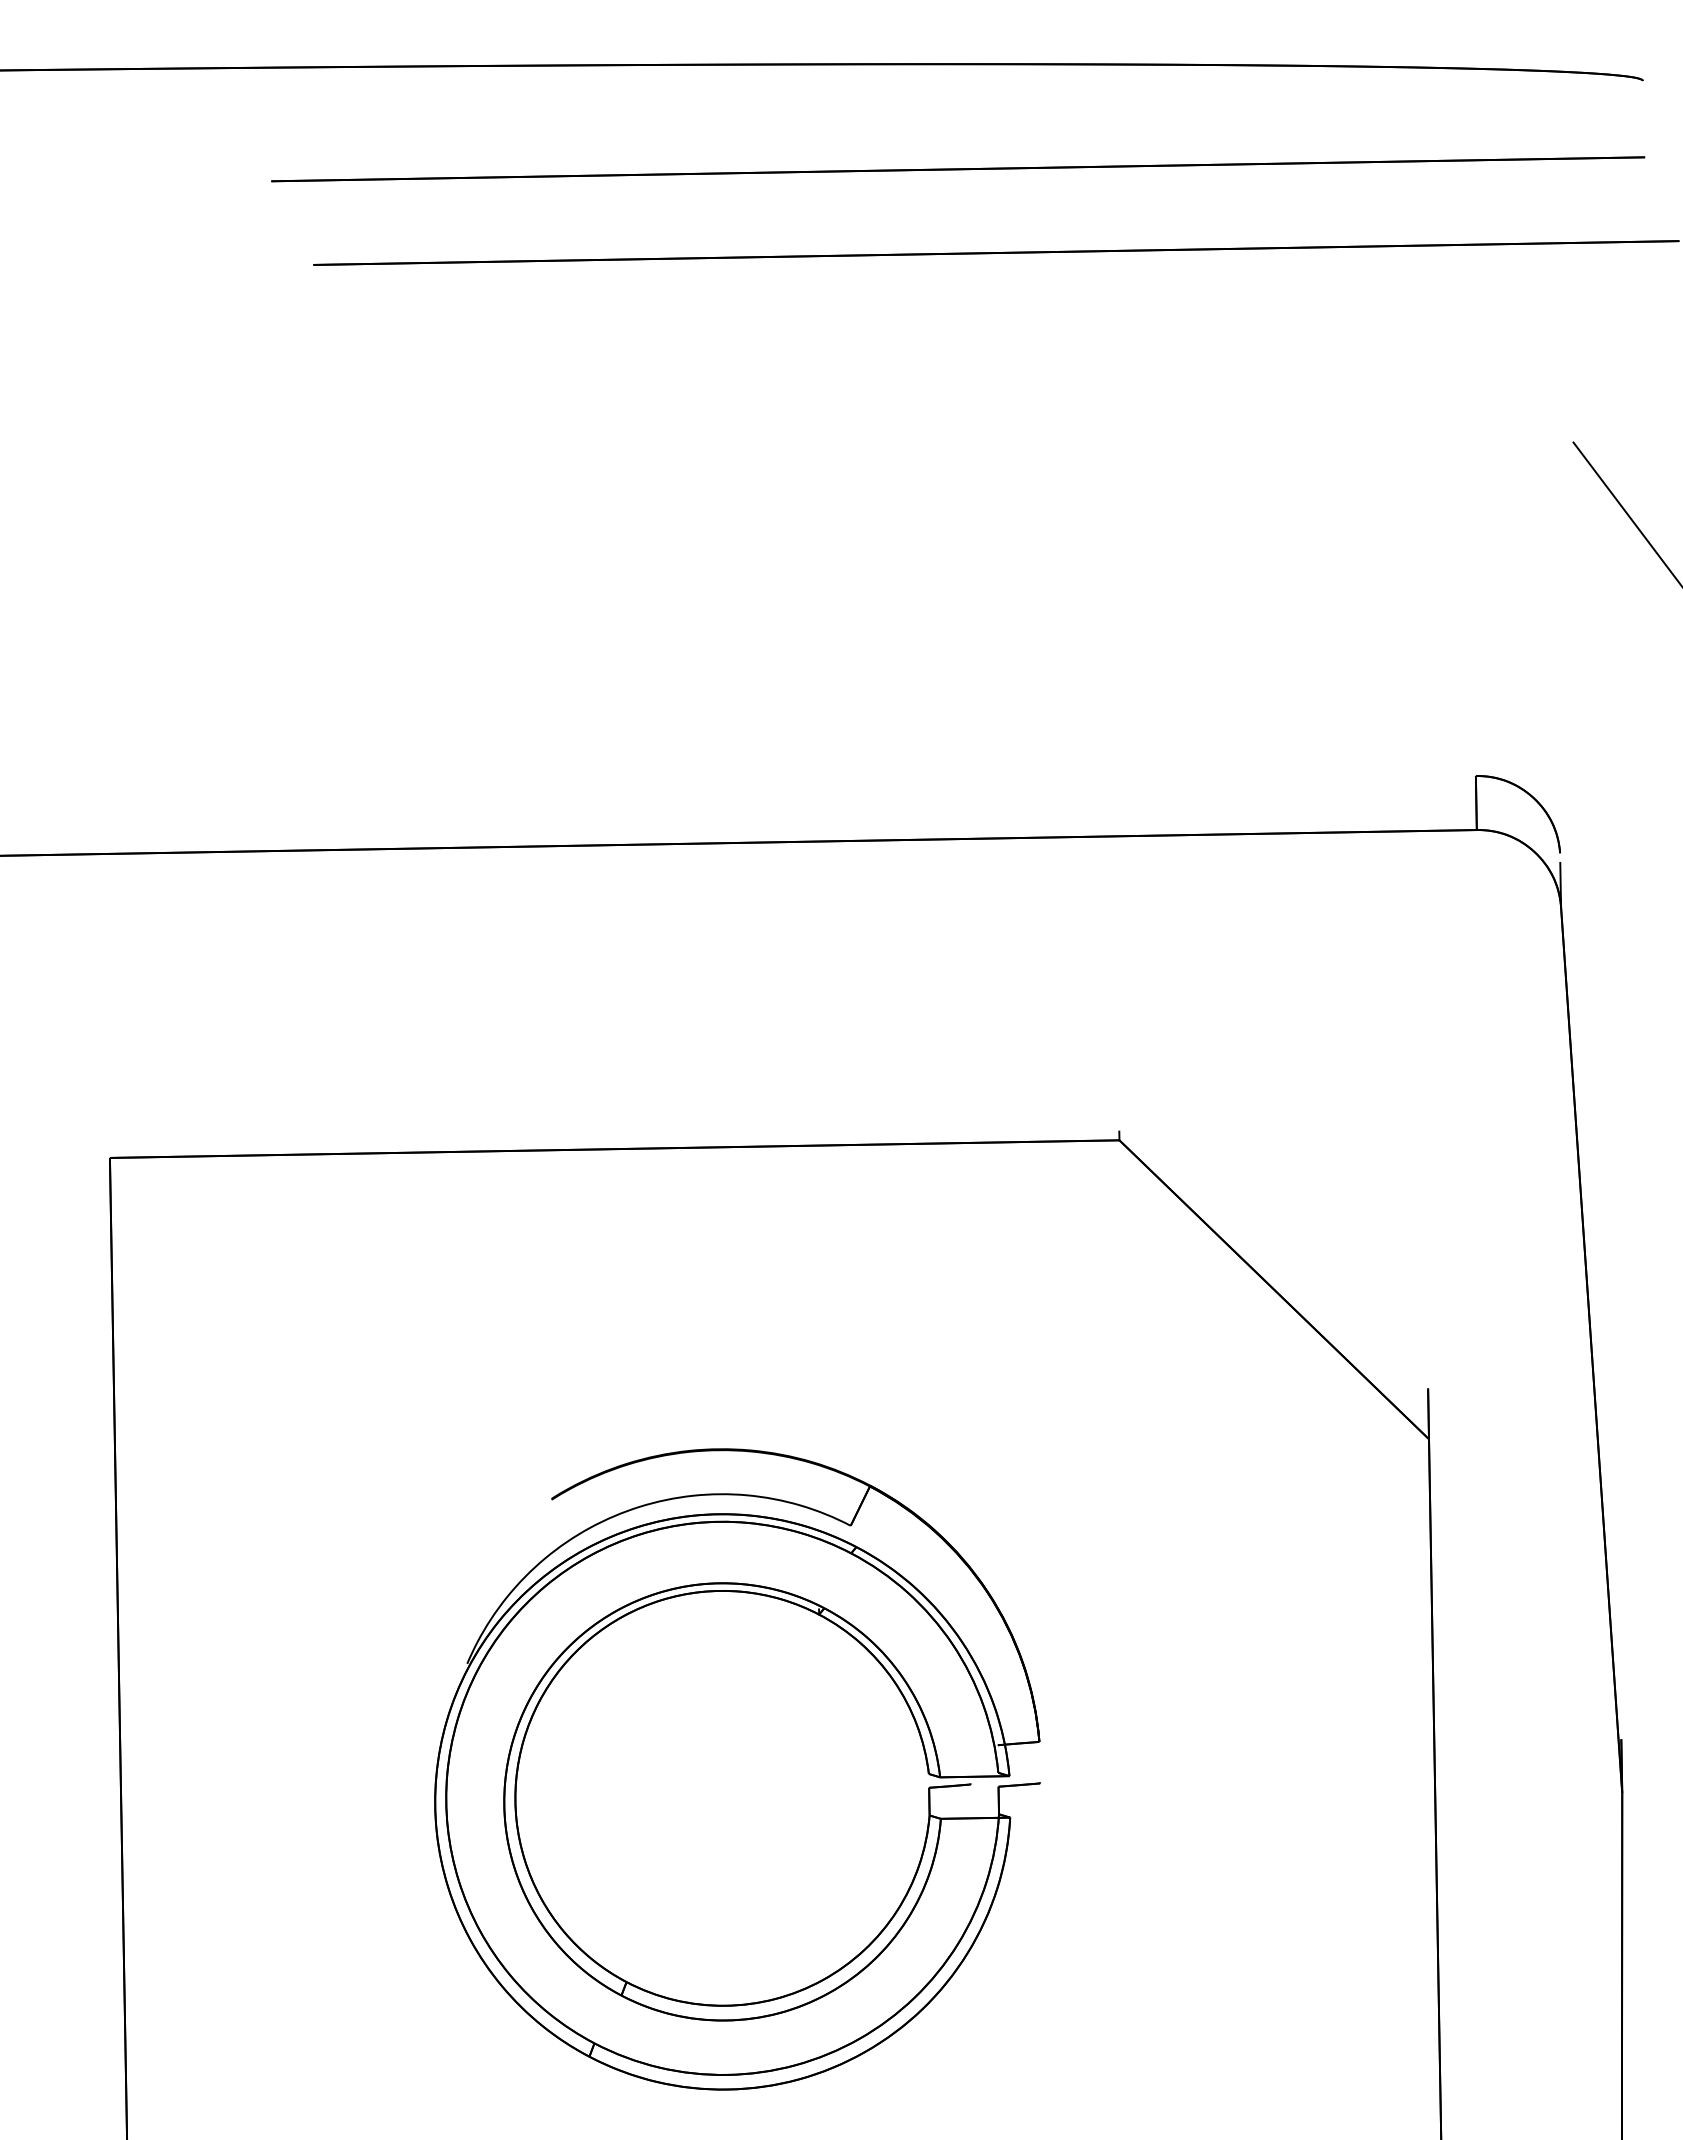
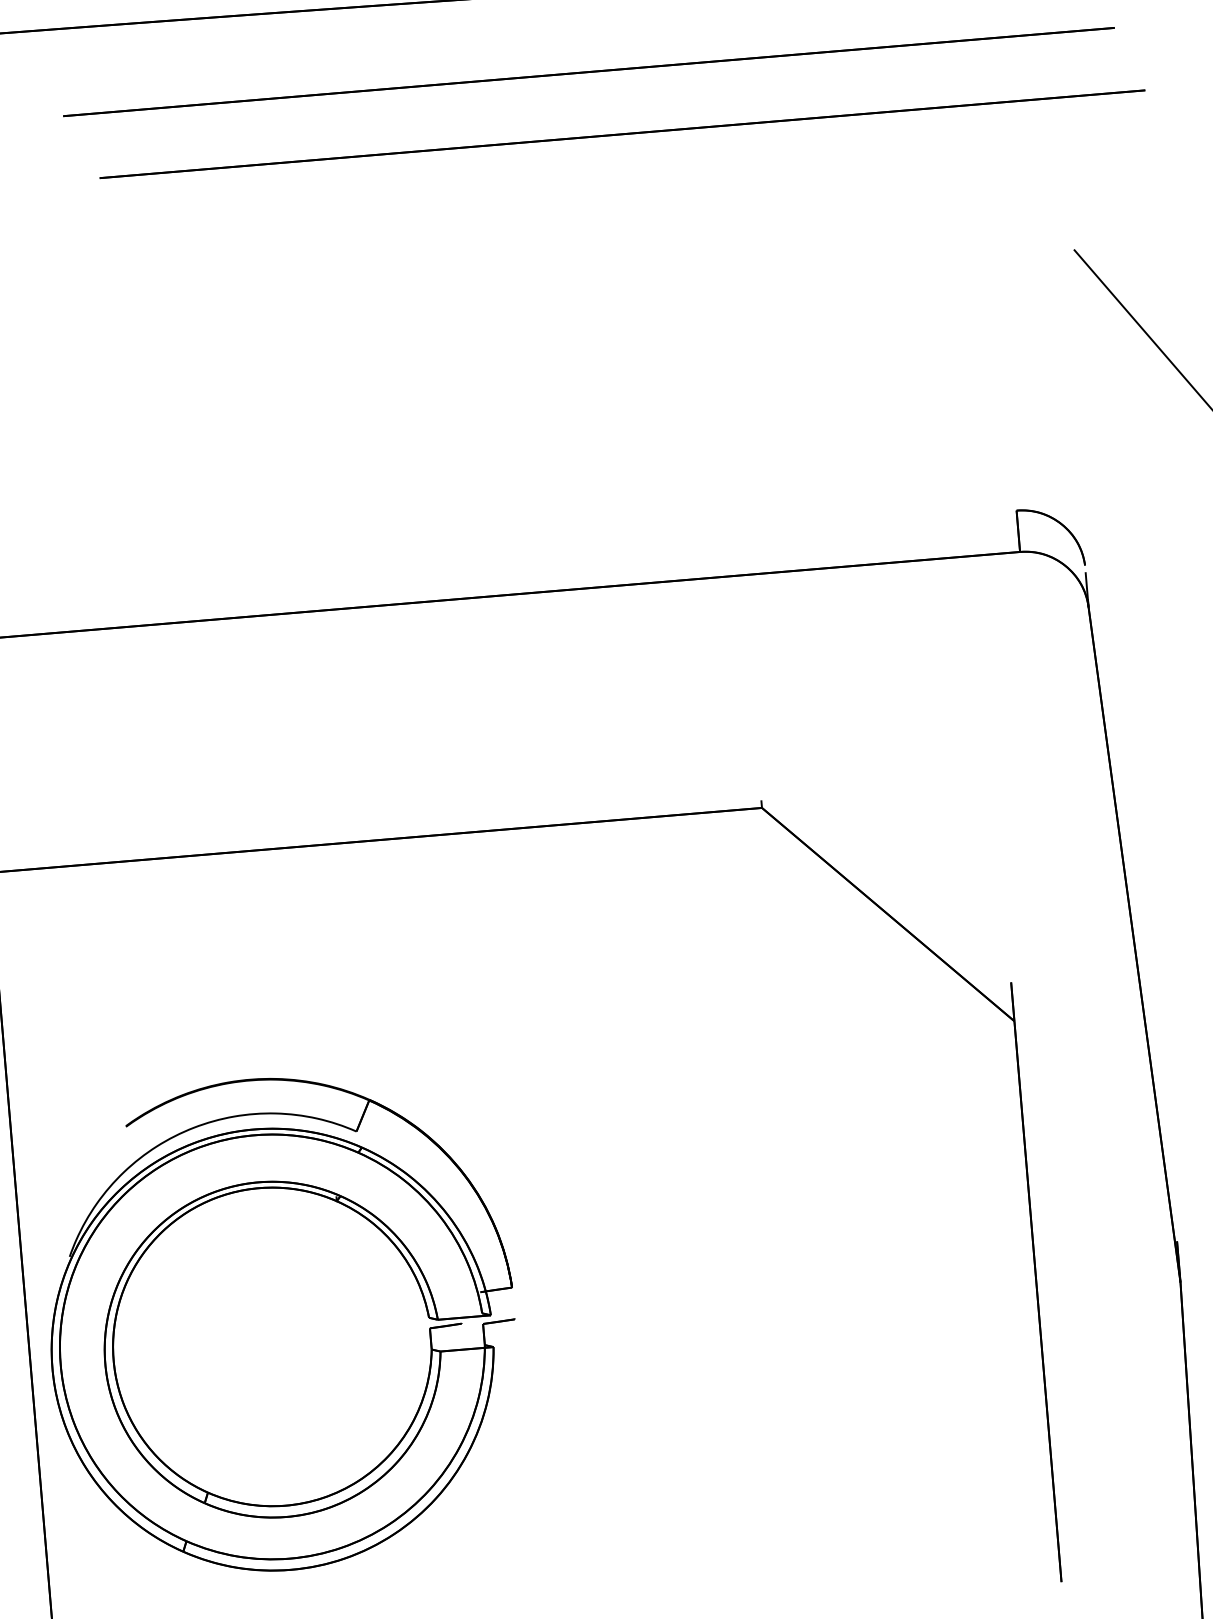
part: (807, 1610) -> (327, 1198), moved

